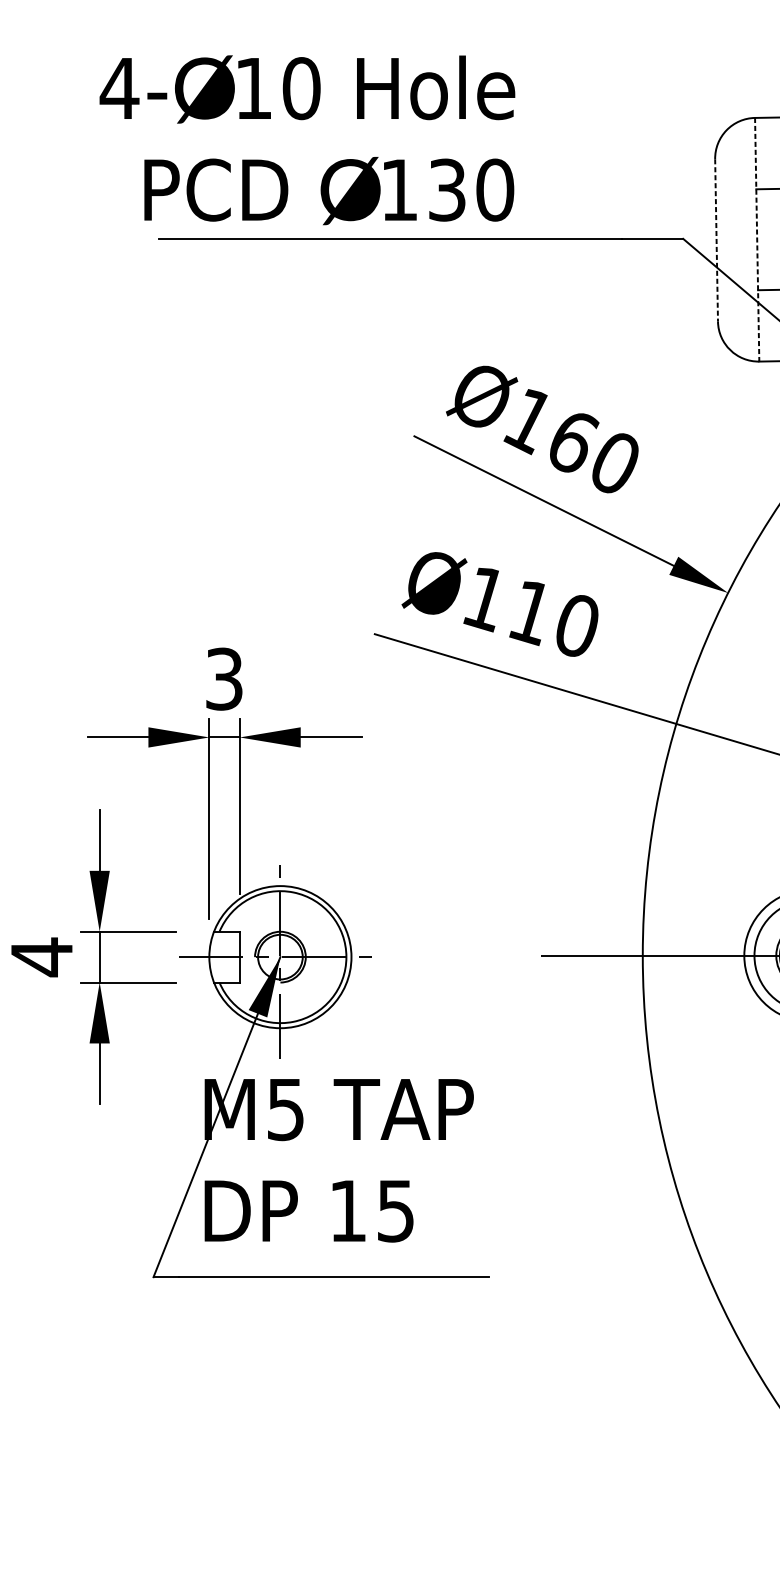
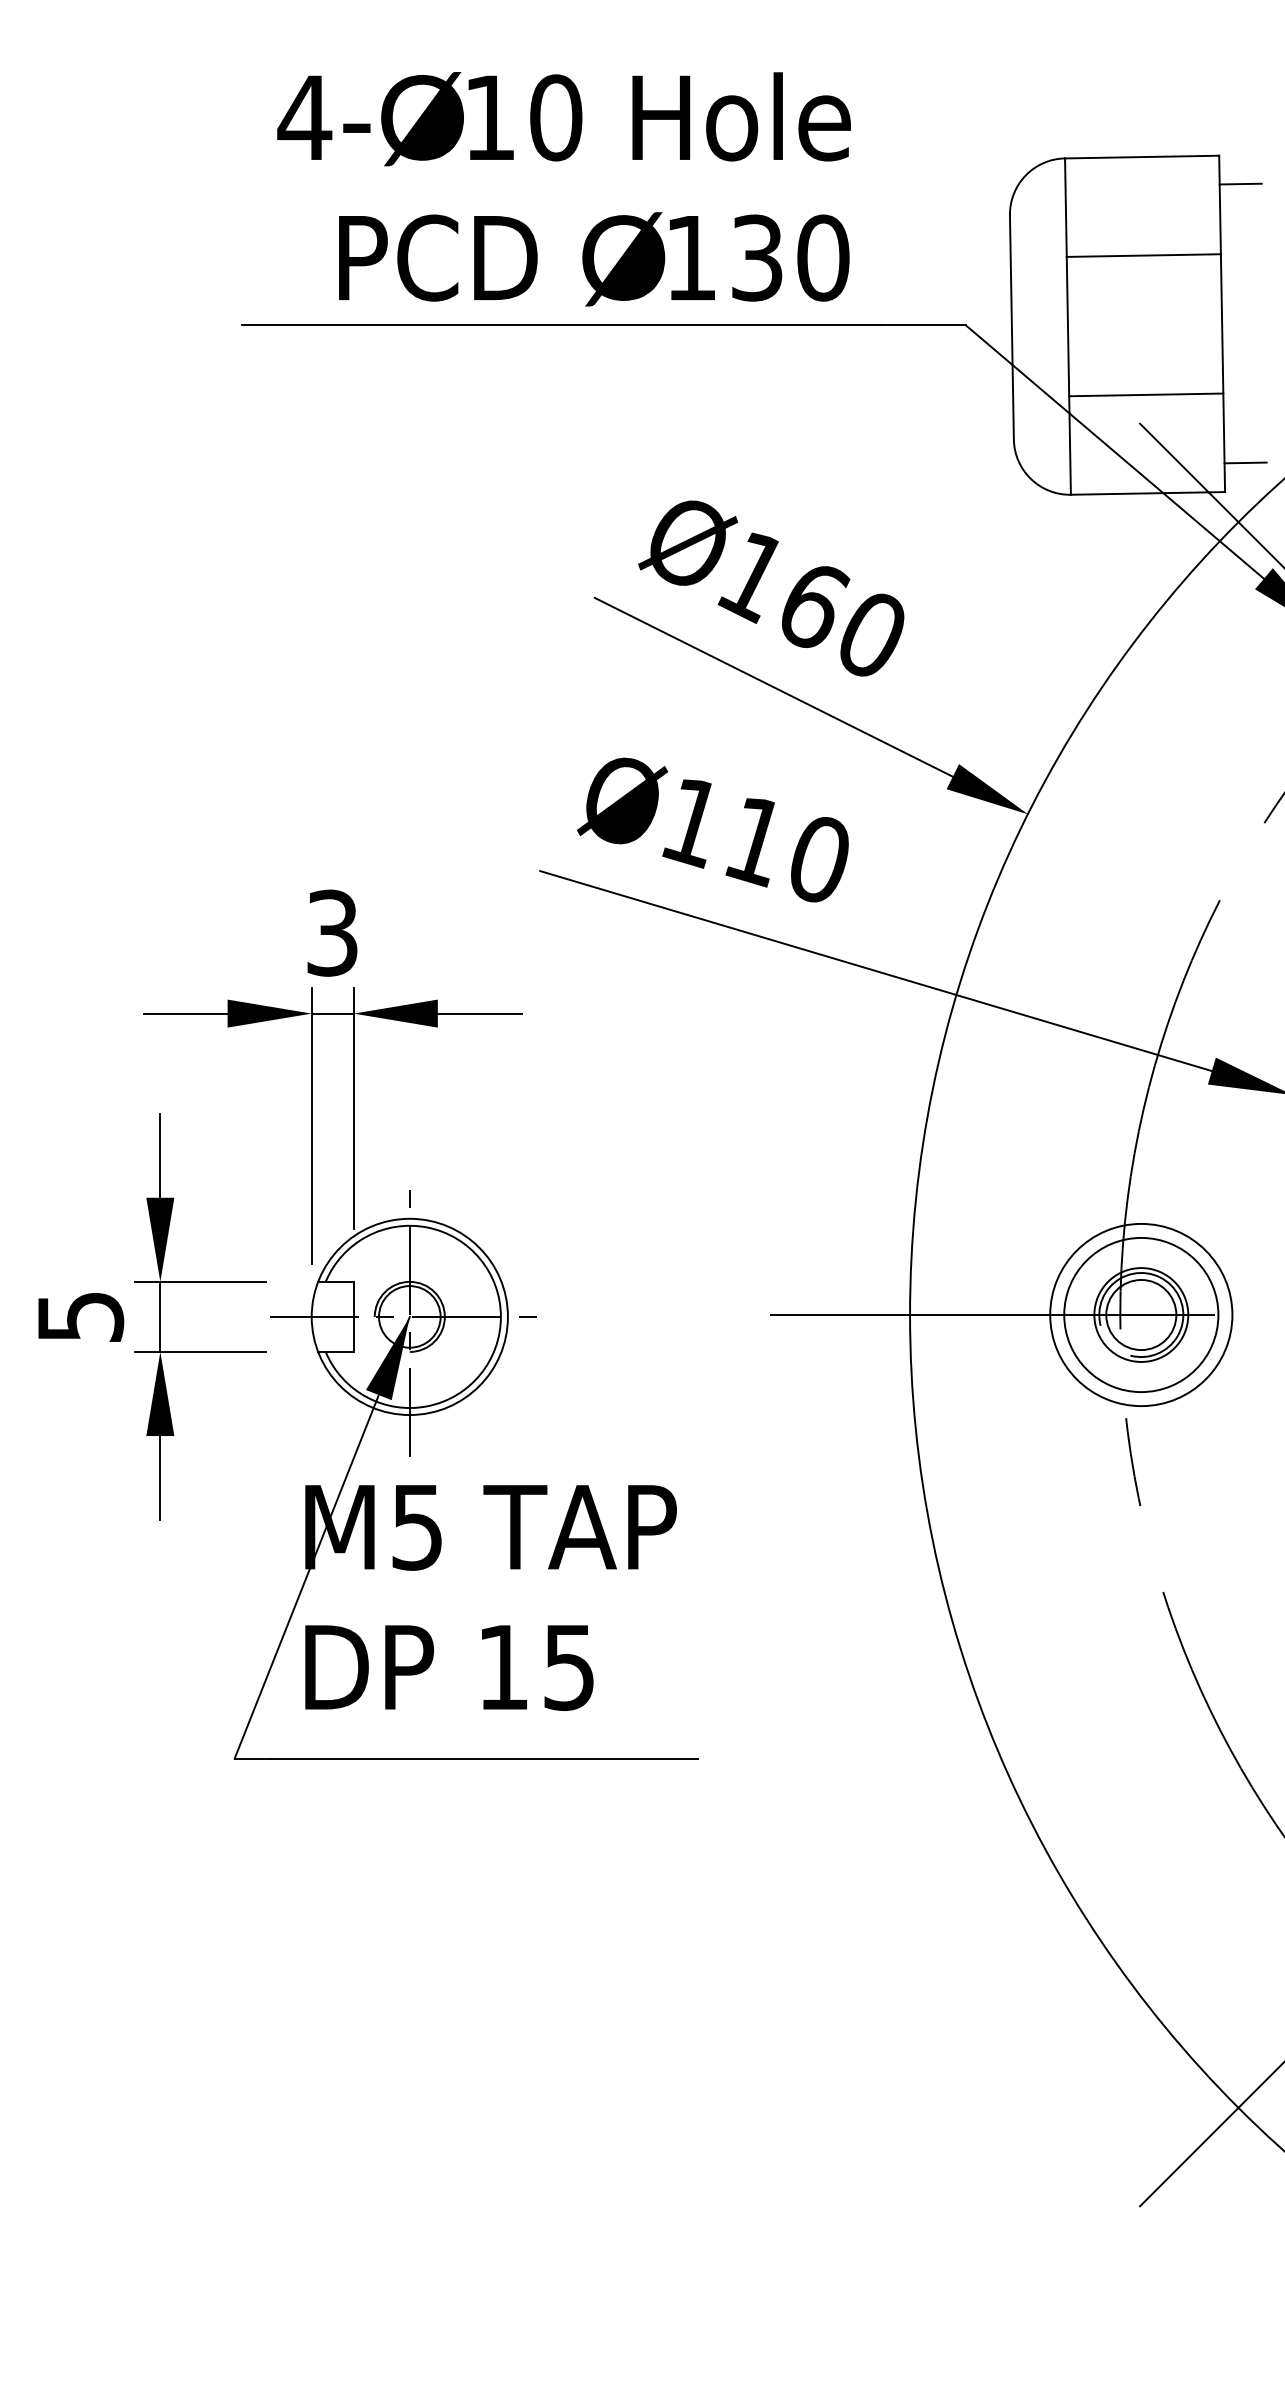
text: (306, 140) -> (563, 189), moved
line: (756, 240) -> (1067, 327), dashed -> solid
line: (716, 241) -> (1011, 328), dashed -> solid
text: (42, 956) -> (81, 1316), 4 -> 5

